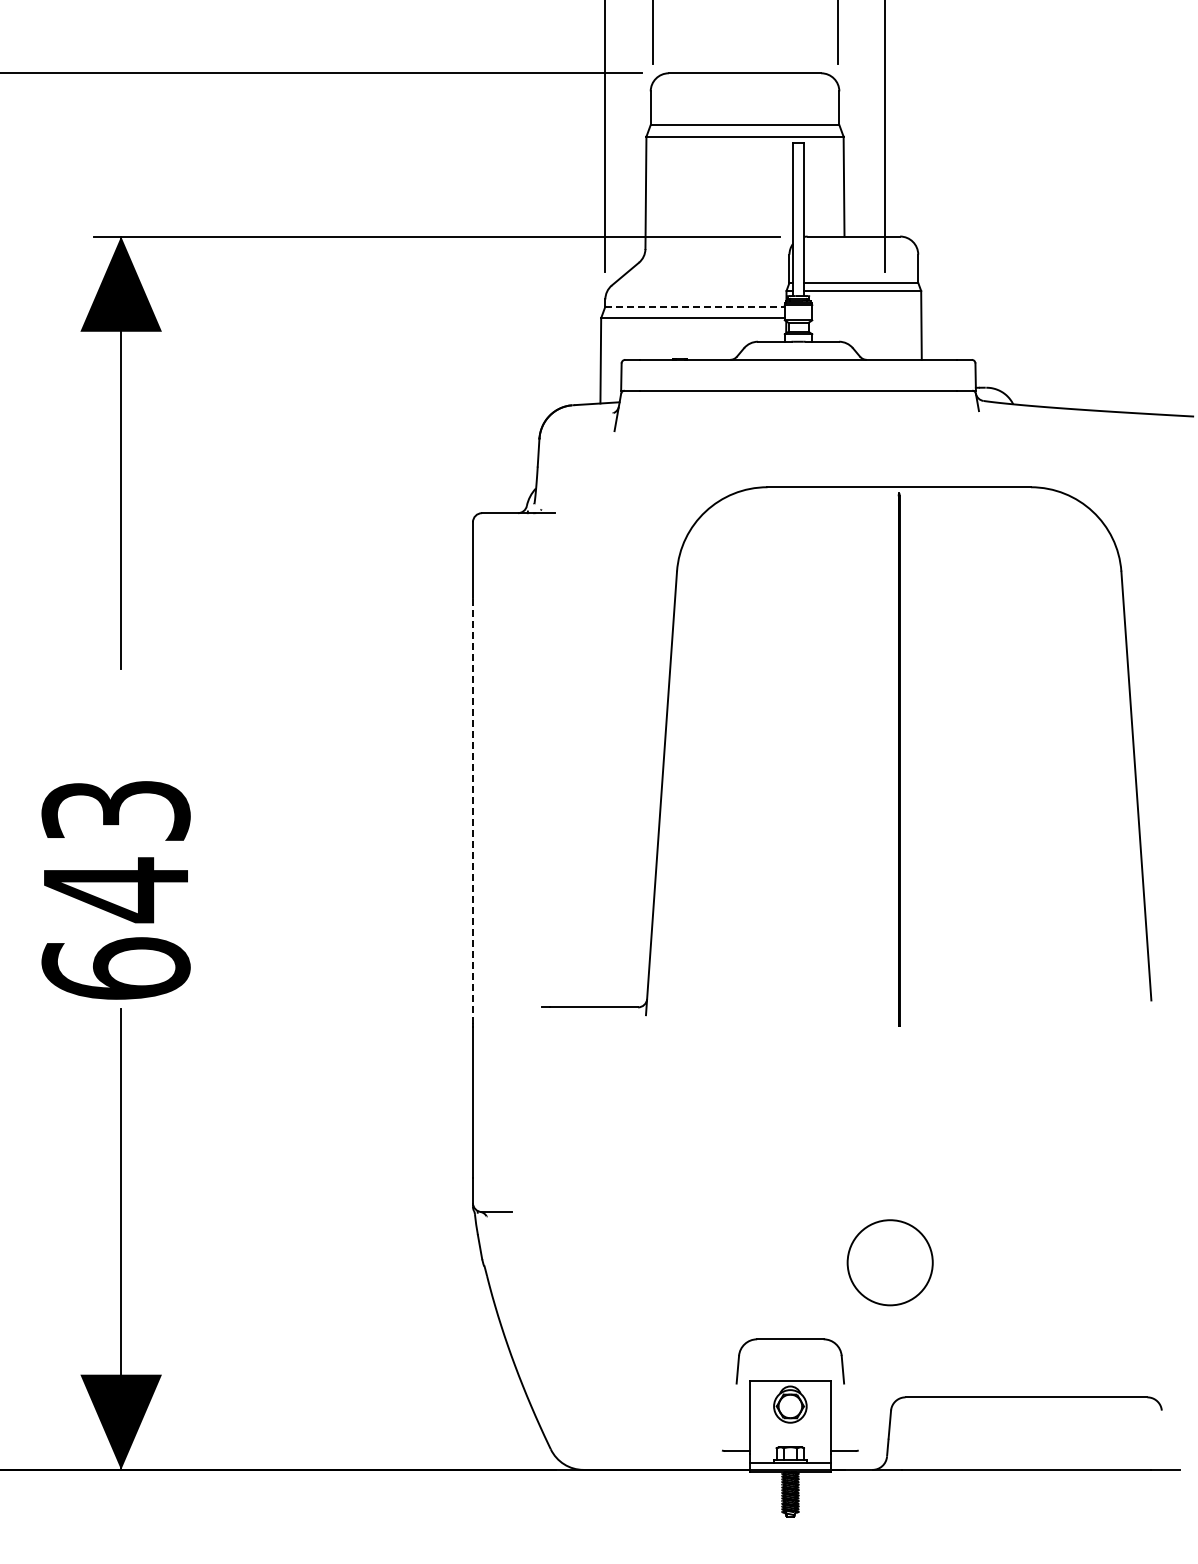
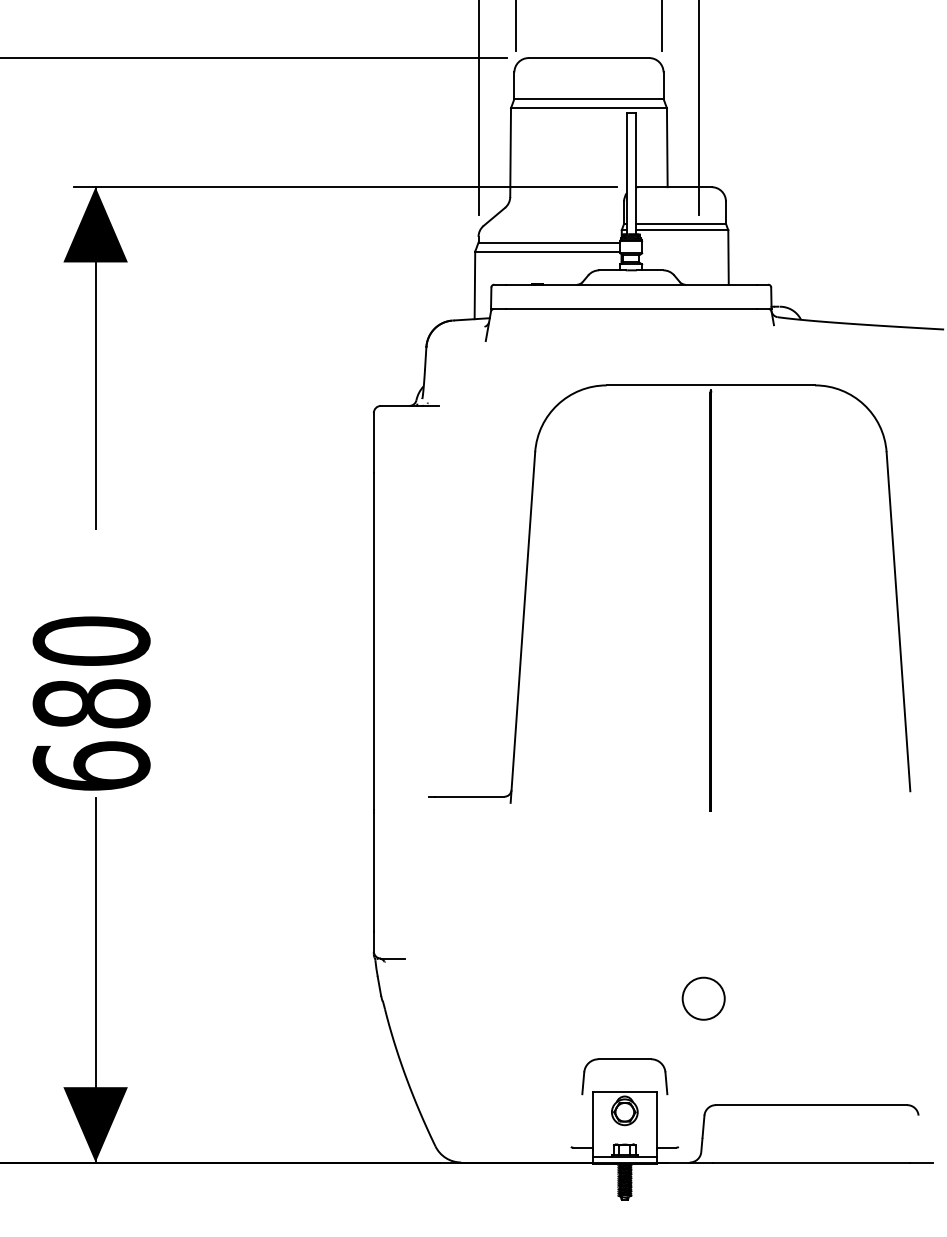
line: (695, 306) -> (549, 242), dashed -> solid
line: (472, 810) -> (373, 641), dashed -> solid
text: (115, 851) -> (91, 673), 643 -> 680
part: (889, 1262) -> (703, 998), size x0.62

